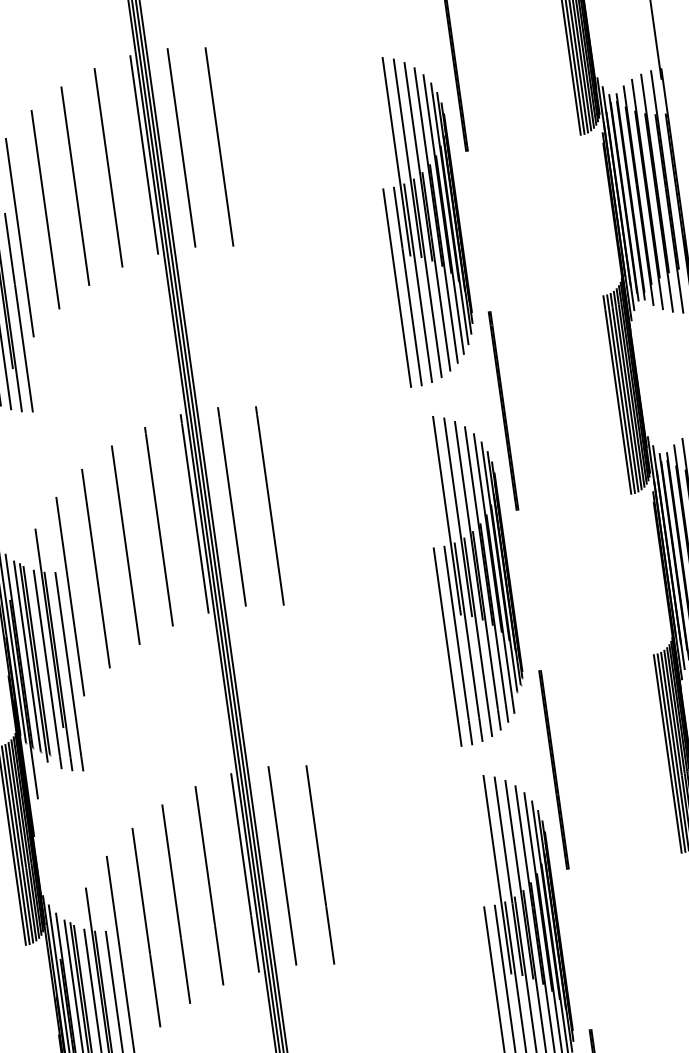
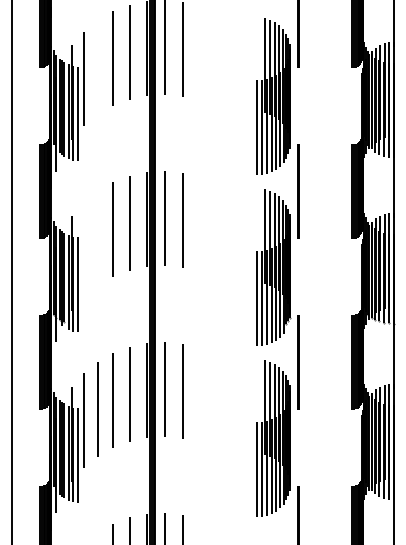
line: (45, 209) -> (97, 67), removed
line: (95, 568) -> (97, 238), removed
line: (69, 595) -> (83, 249), removed

